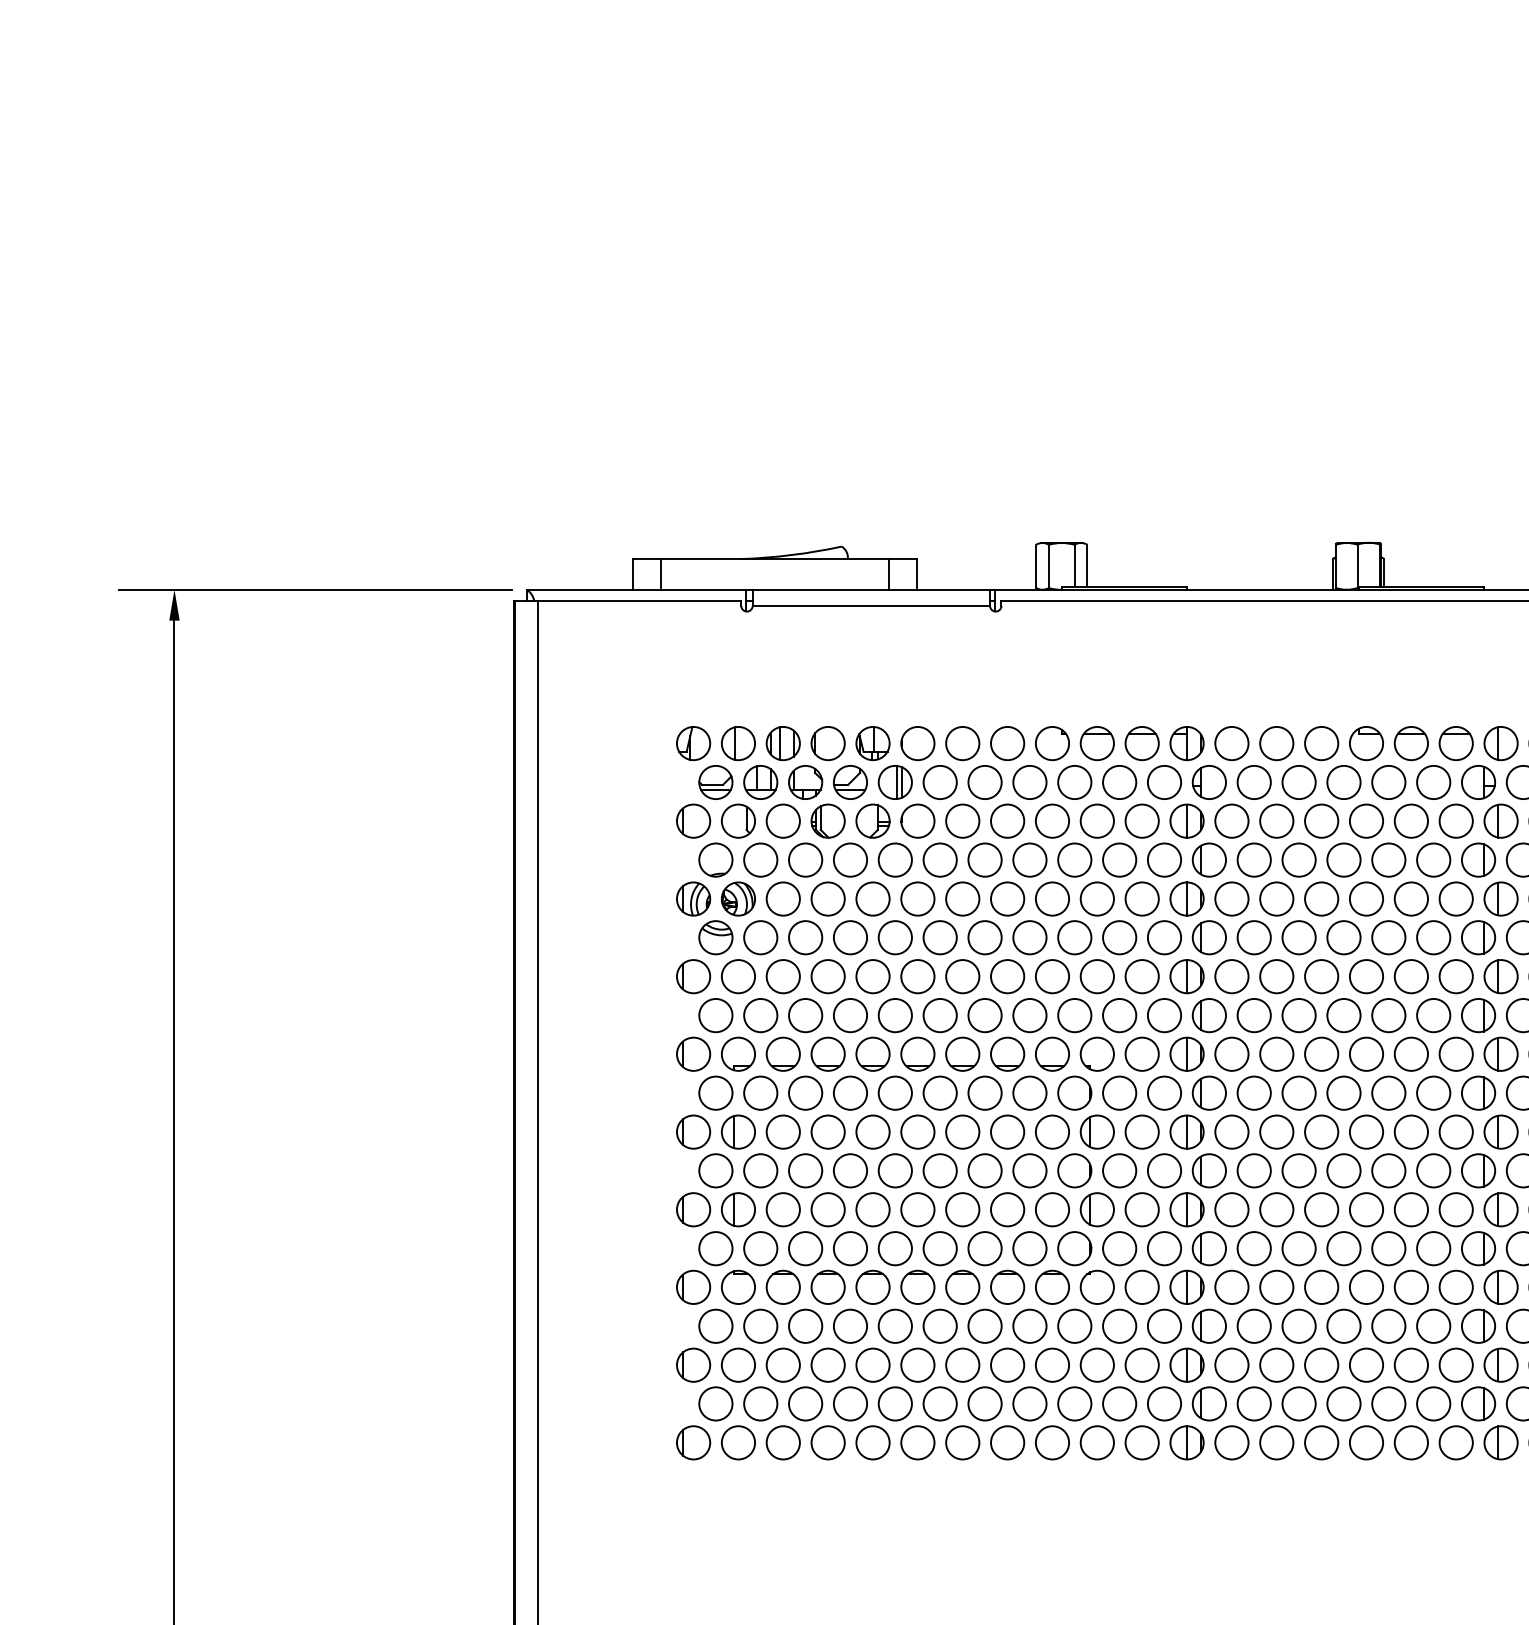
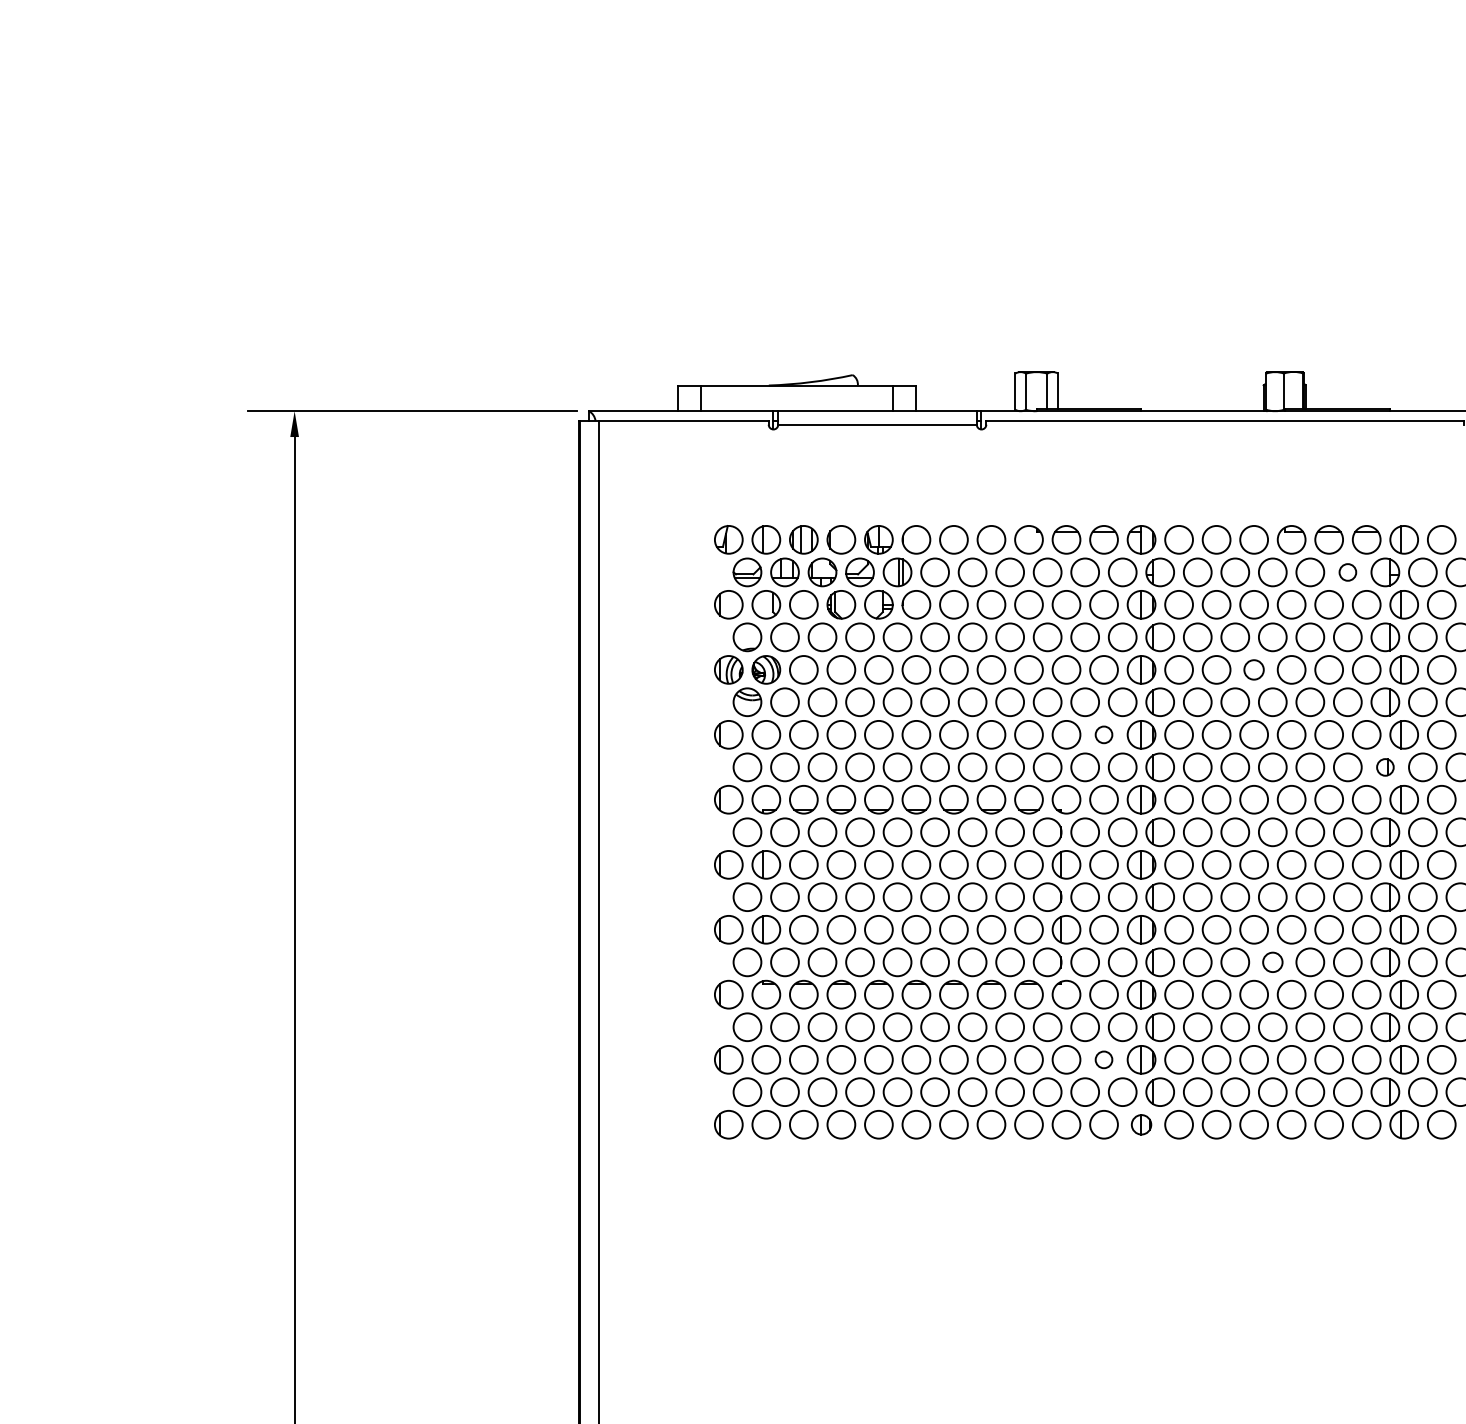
circle: (1433, 782) -> (1347, 572), size x0.6
circle: (1320, 898) -> (1253, 669), size x0.7
circle: (1141, 976) -> (1103, 734), size x0.6
part: (1478, 1015) -> (1385, 767), size x0.6
circle: (1343, 1248) -> (1272, 962), size x0.7
circle: (1141, 1364) -> (1103, 1059), size x0.6
part: (1186, 1442) -> (1141, 1124), size x0.7

